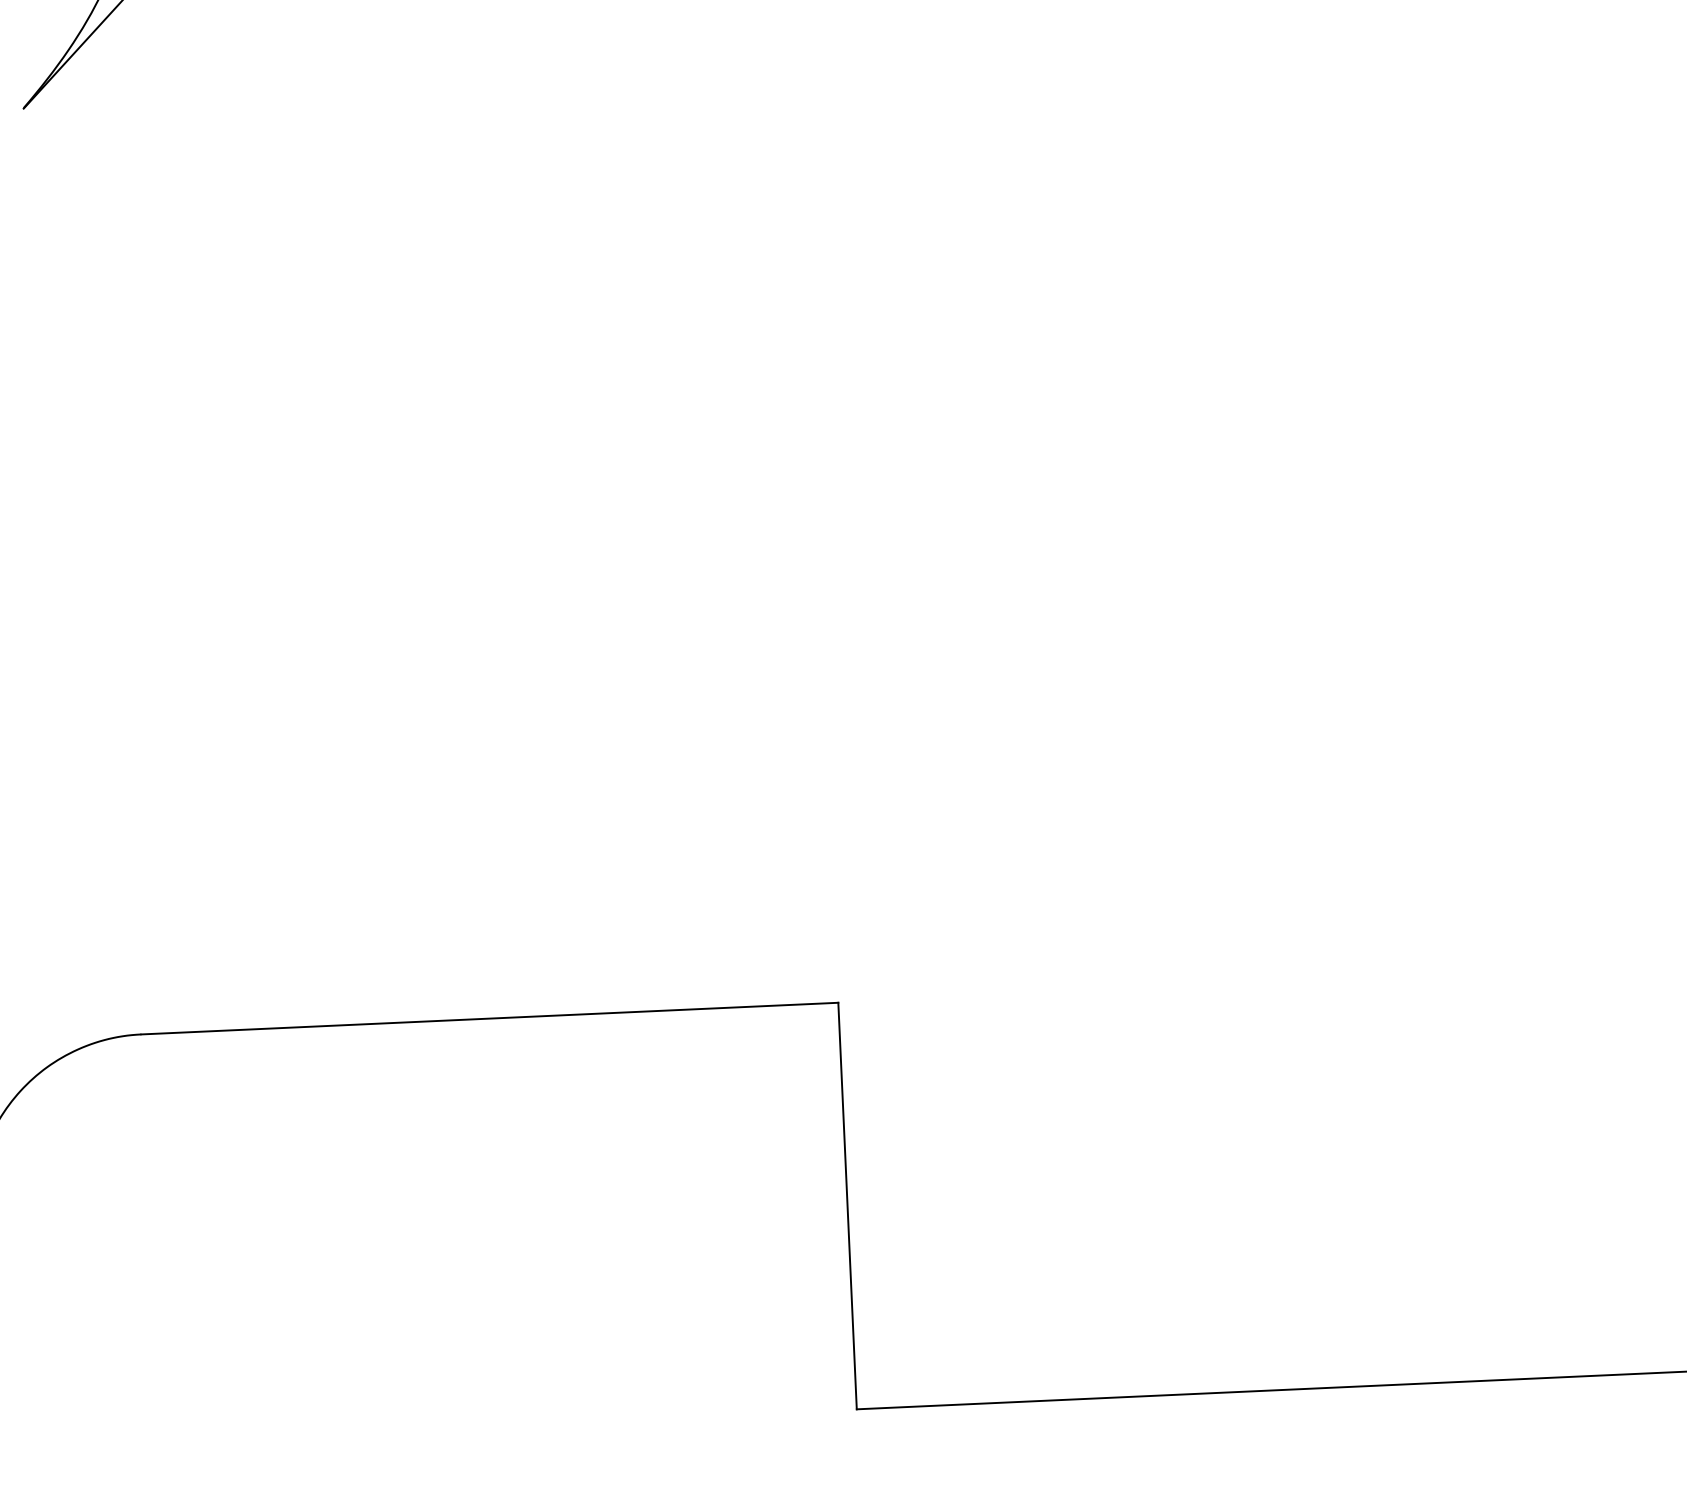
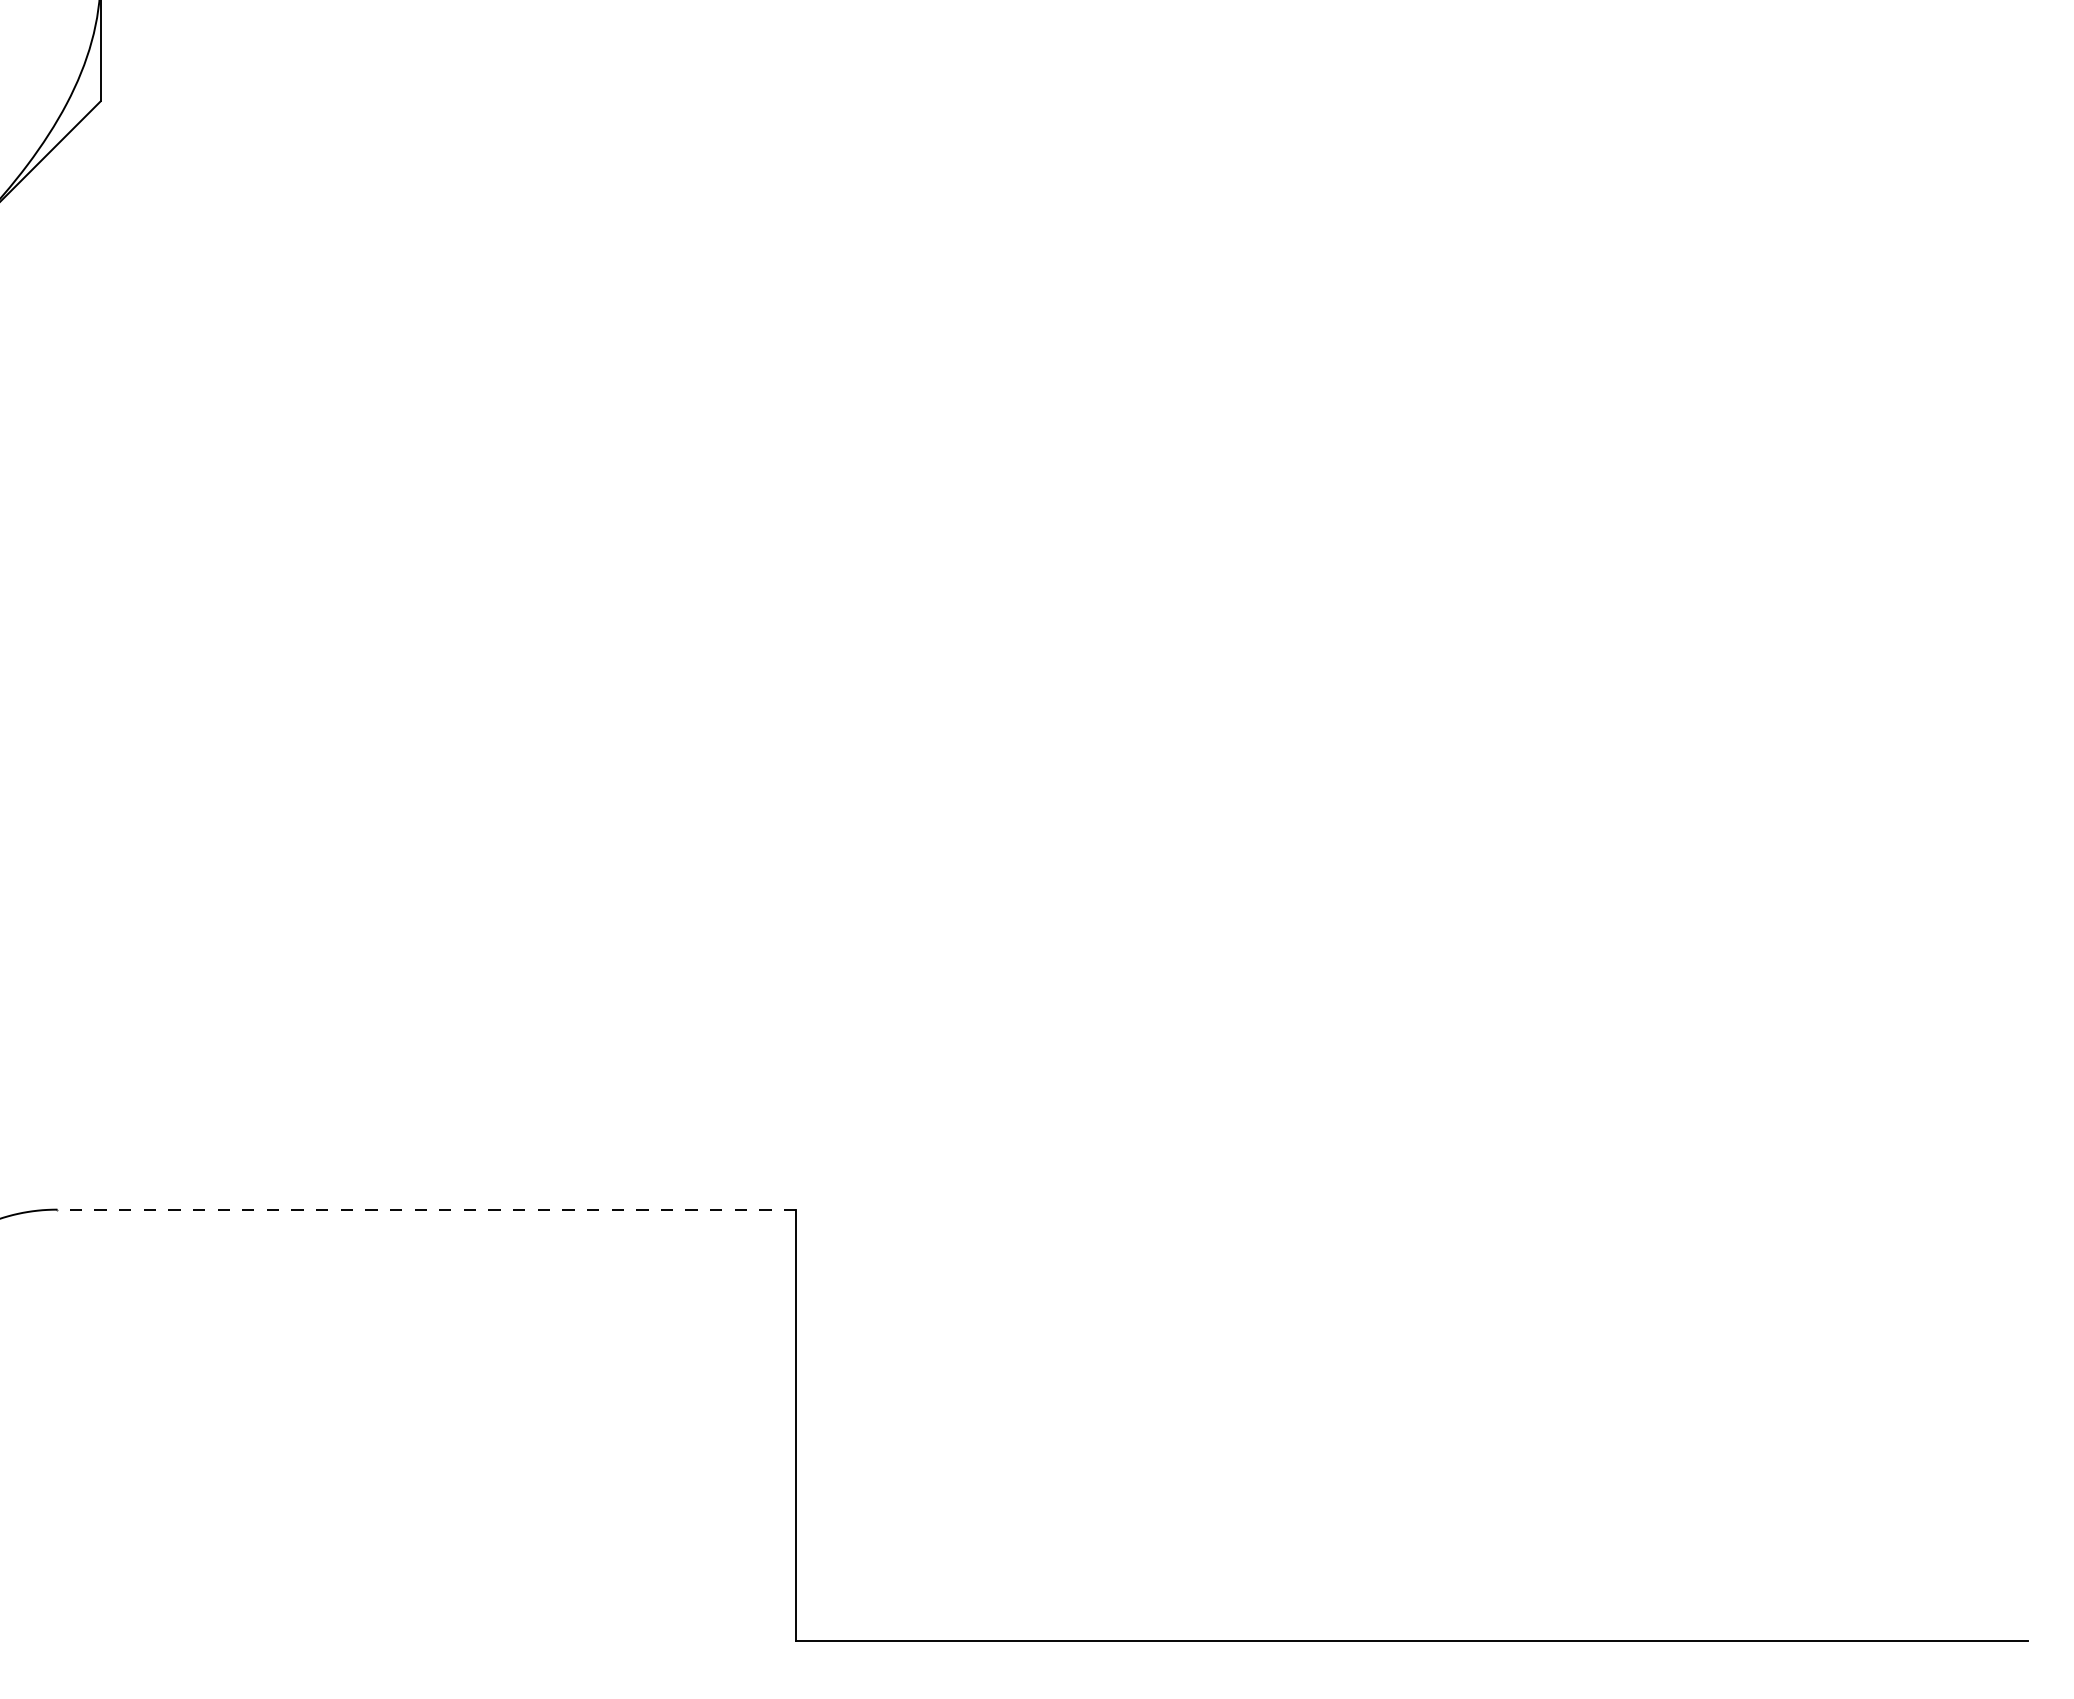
line: (489, 1018) -> (426, 1209), solid -> dashed

